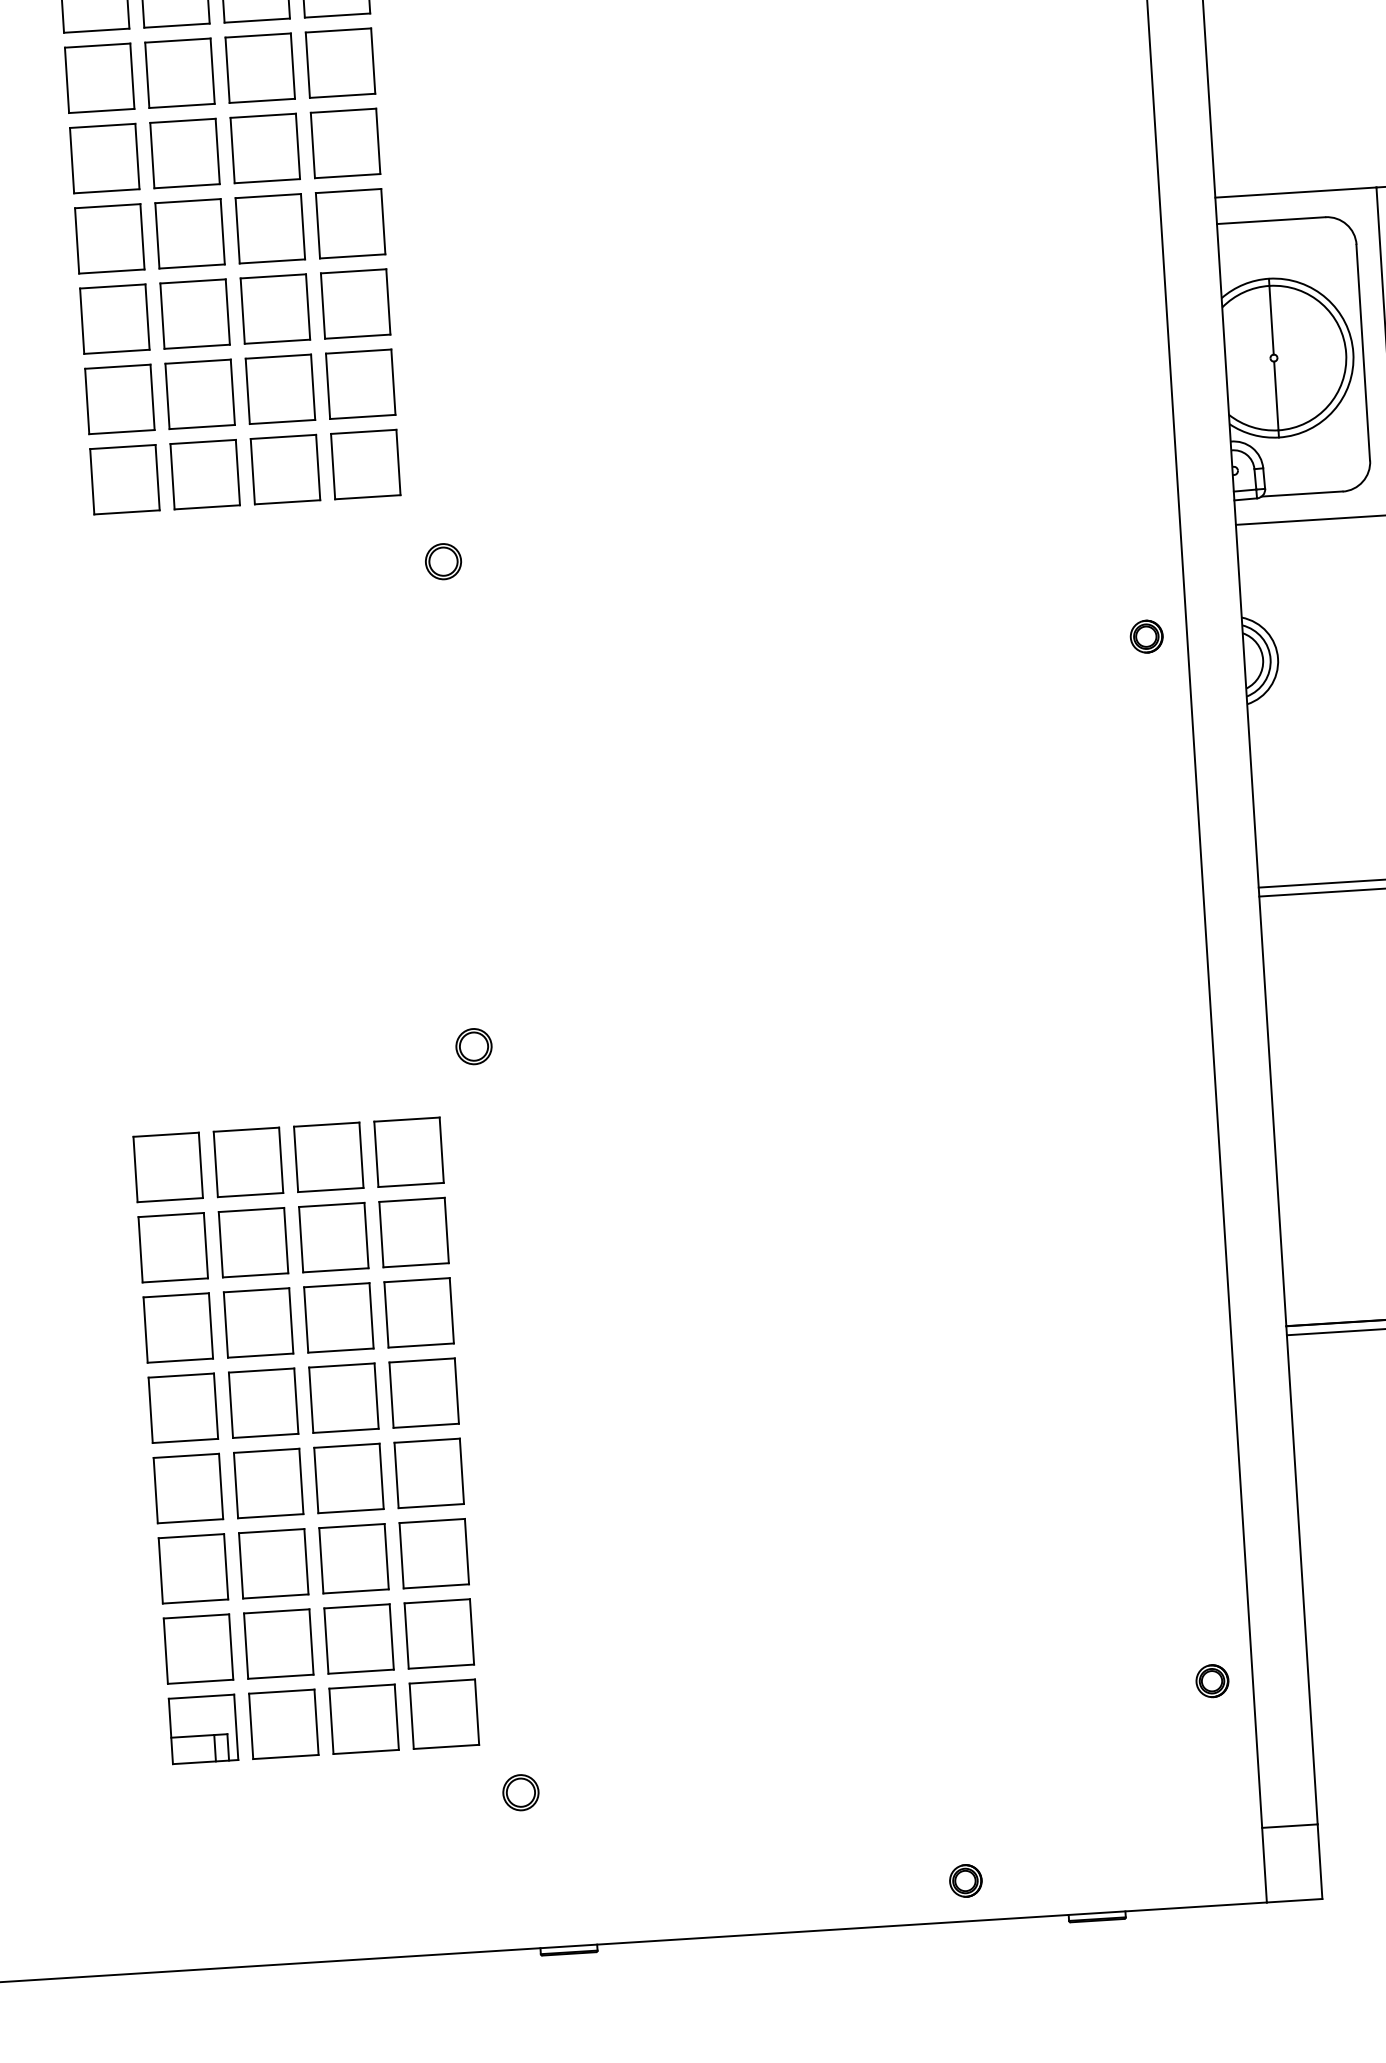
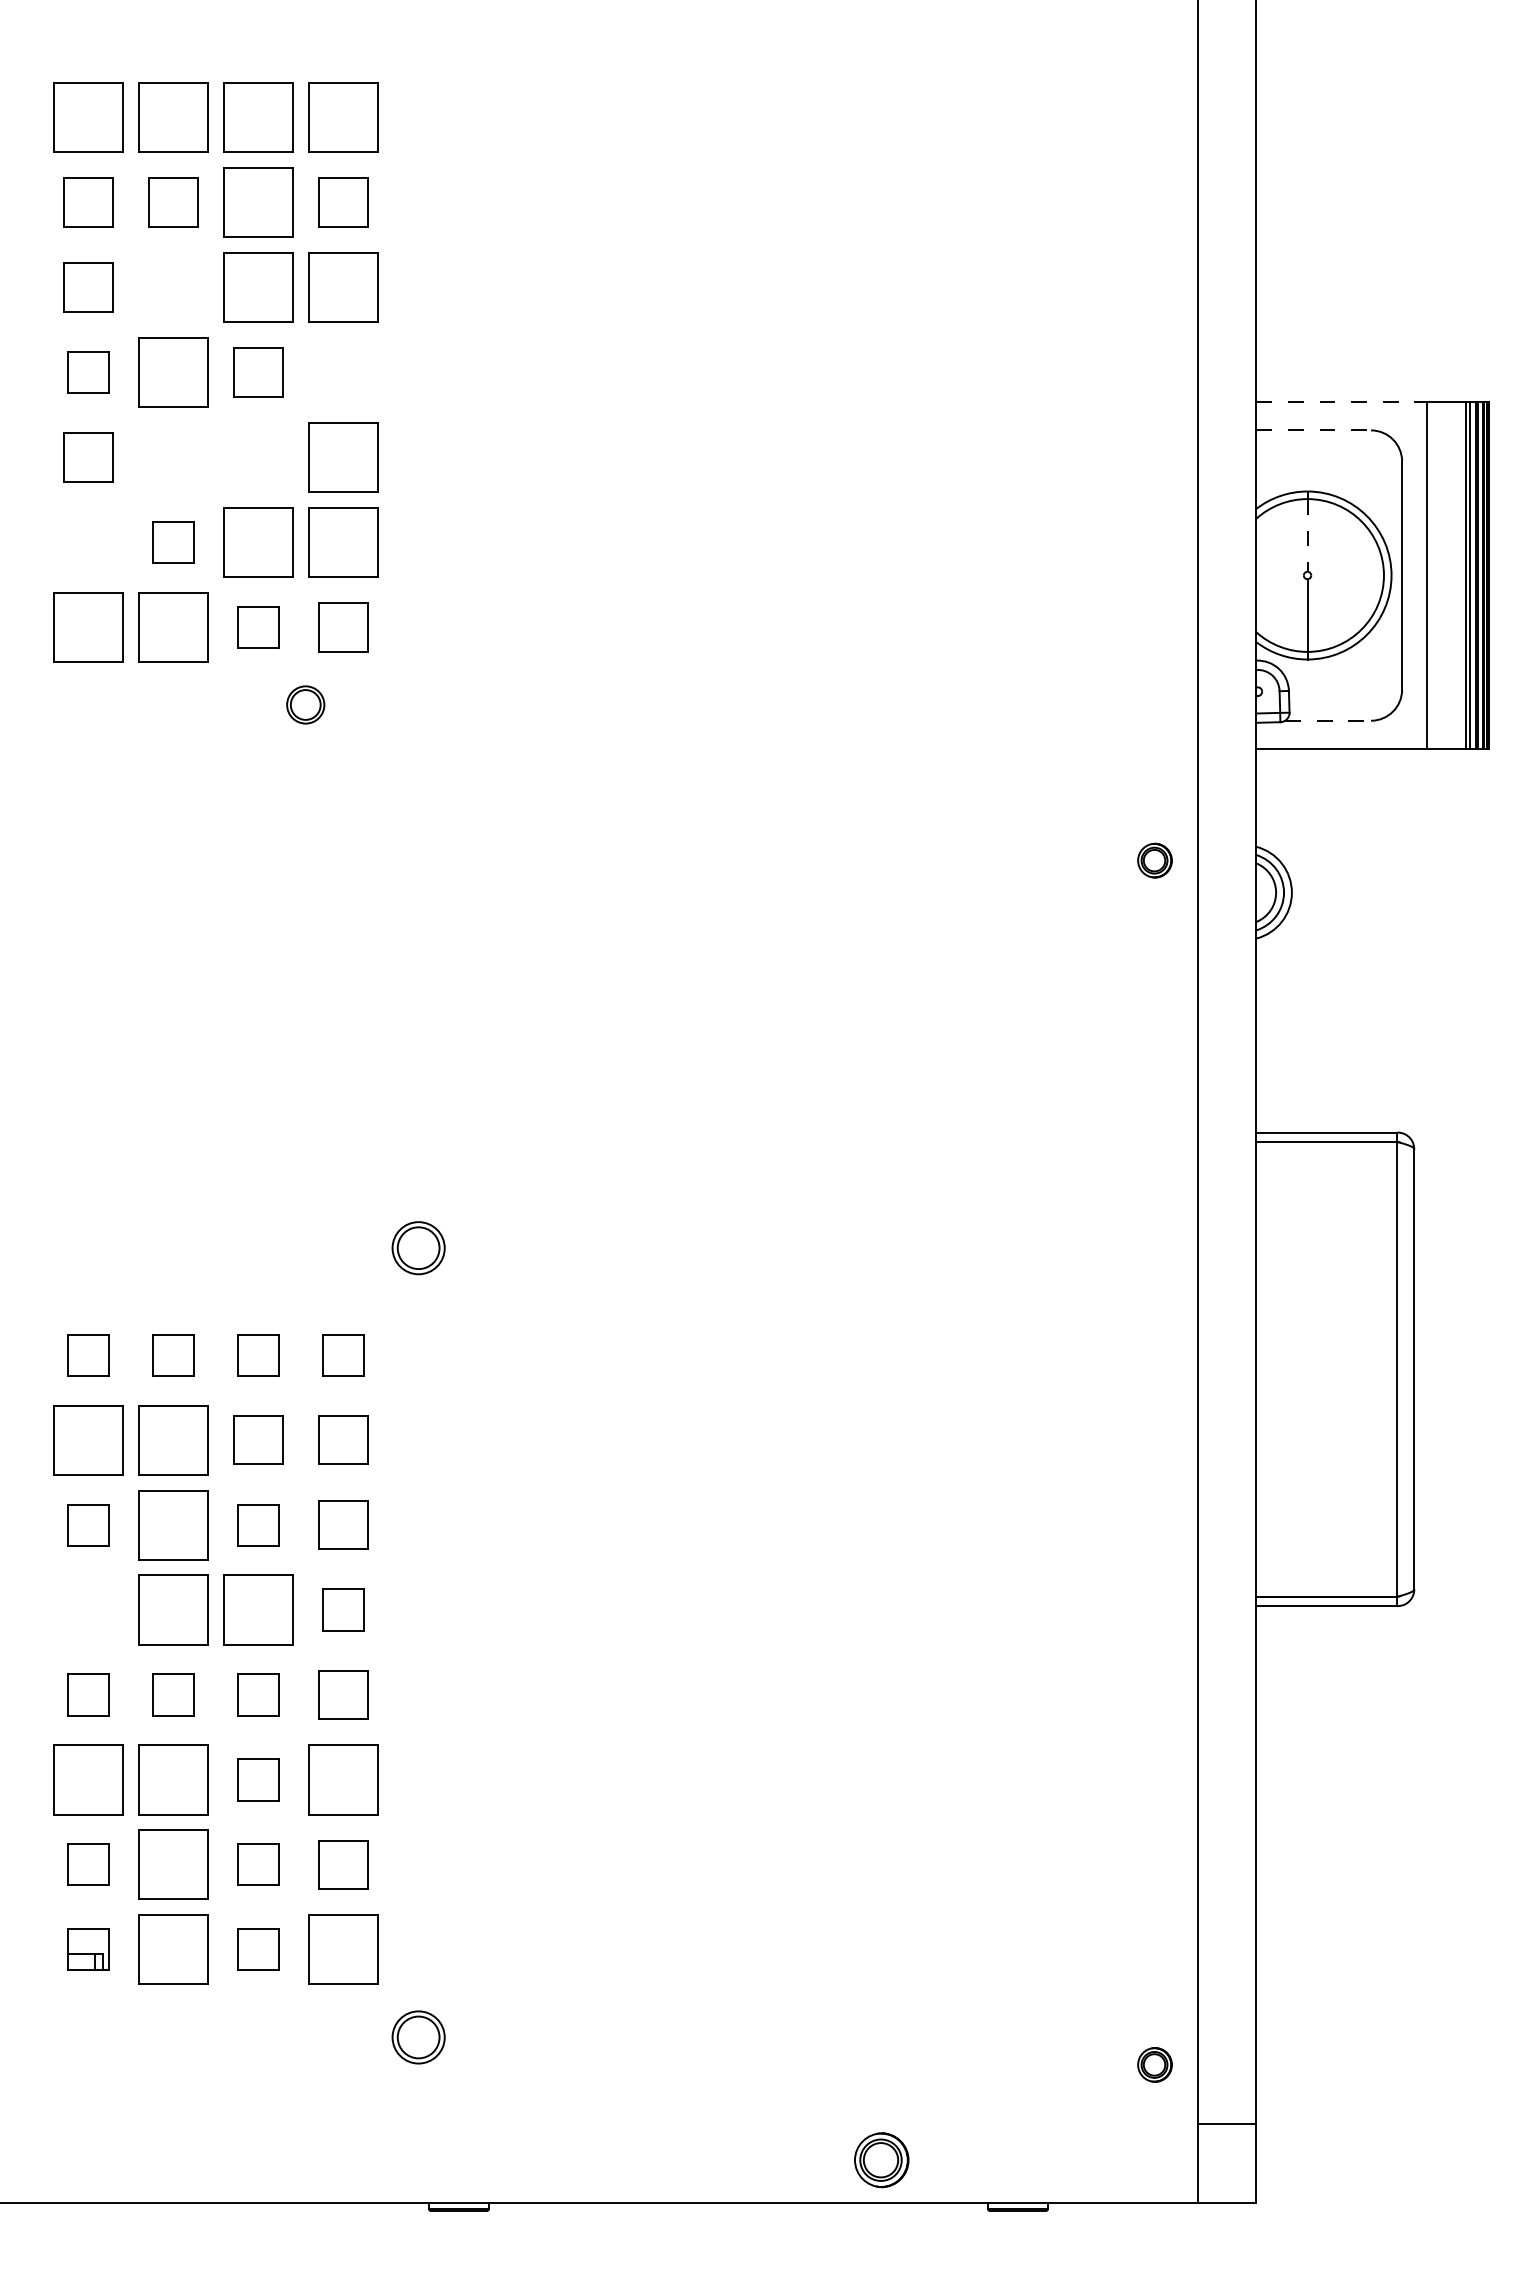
part: (340, 62) -> (343, 202), size x0.7
part: (180, 73) -> (173, 202), size x0.7
part: (99, 78) -> (88, 202), size x0.7
part: (185, 153) -> (173, 287), removed
part: (104, 158) -> (88, 287), size x0.7
line: (1296, 192) -> (1342, 402), solid -> dashed
line: (1271, 220) -> (1314, 430), solid -> dashed
part: (350, 223) -> (343, 372), removed
part: (270, 228) -> (258, 372), size x0.7
part: (109, 238) -> (88, 372), size x0.6
part: (275, 308) -> (258, 457), removed
part: (195, 314) -> (173, 457), removed
part: (114, 319) -> (88, 457), size x0.7
line: (1271, 320) -> (1307, 535), solid -> dashed
part: (200, 394) -> (173, 542), size x0.6
part: (119, 399) -> (88, 542), removed
part: (366, 464) -> (343, 627), size x0.7
part: (285, 469) -> (258, 627), size x0.6
line: (1302, 493) -> (1328, 720), solid -> dashed
part: (443, 561) -> (305, 704), moved
part: (473, 1046) -> (418, 1247), size x1.4
part: (409, 1152) -> (343, 1355), size x0.6
part: (328, 1157) -> (258, 1355), size x0.6
part: (248, 1162) -> (173, 1355), size x0.6
part: (168, 1167) -> (88, 1355), size x0.6
part: (414, 1232) -> (343, 1440), size x0.7
part: (334, 1237) -> (258, 1440), size x0.7
part: (419, 1313) -> (343, 1525), size x0.7
part: (339, 1318) -> (258, 1525), size x0.6
part: (178, 1328) -> (88, 1525), size x0.6
part: (424, 1392) -> (343, 1609), size x0.6
part: (183, 1407) -> (88, 1609), removed
part: (429, 1472) -> (343, 1694), size x0.7
part: (349, 1477) -> (258, 1694), size x0.6
part: (268, 1483) -> (173, 1694), size x0.6
part: (188, 1488) -> (88, 1694), size x0.6
part: (354, 1558) -> (258, 1779), size x0.6
part: (439, 1633) -> (343, 1864), size x0.7
part: (359, 1638) -> (258, 1864), size x0.6
part: (198, 1648) -> (88, 1864), size x0.6
part: (1211, 1680) -> (1154, 2064), moved
part: (364, 1718) -> (258, 1949), size x0.6
part: (203, 1729) -> (88, 1949), size x0.6
part: (520, 1792) -> (418, 2037), size x1.4
part: (965, 1880) -> (881, 2159), size x1.6

